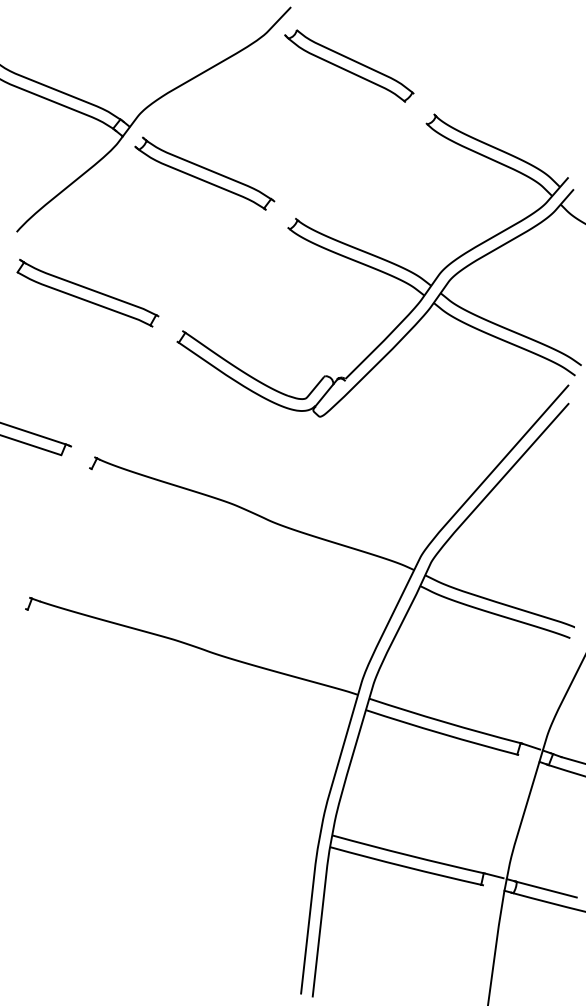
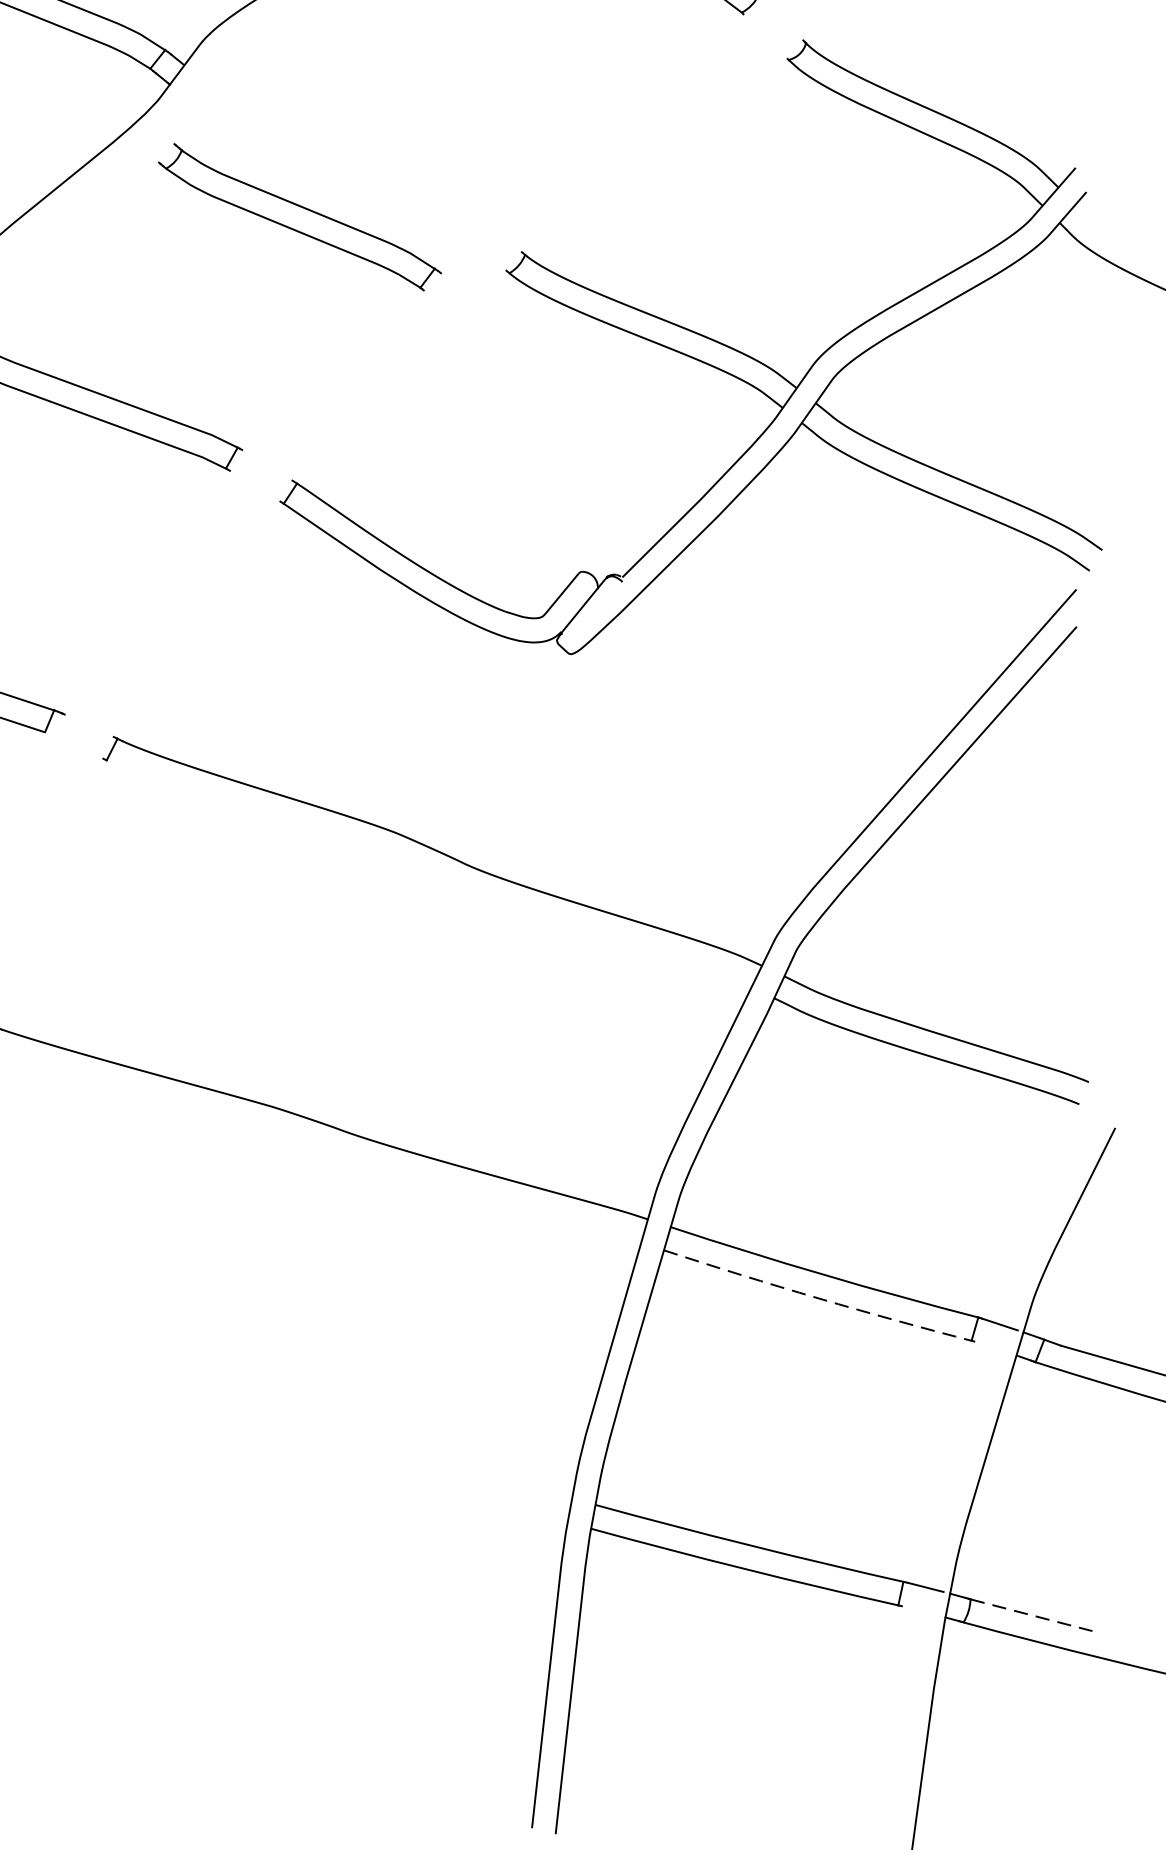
part: (204, 173) -> (299, 216), moved
arc: (442, 733) -> (819, 1297), solid -> dashed
line: (546, 889) -> (1030, 1614), solid -> dashed

